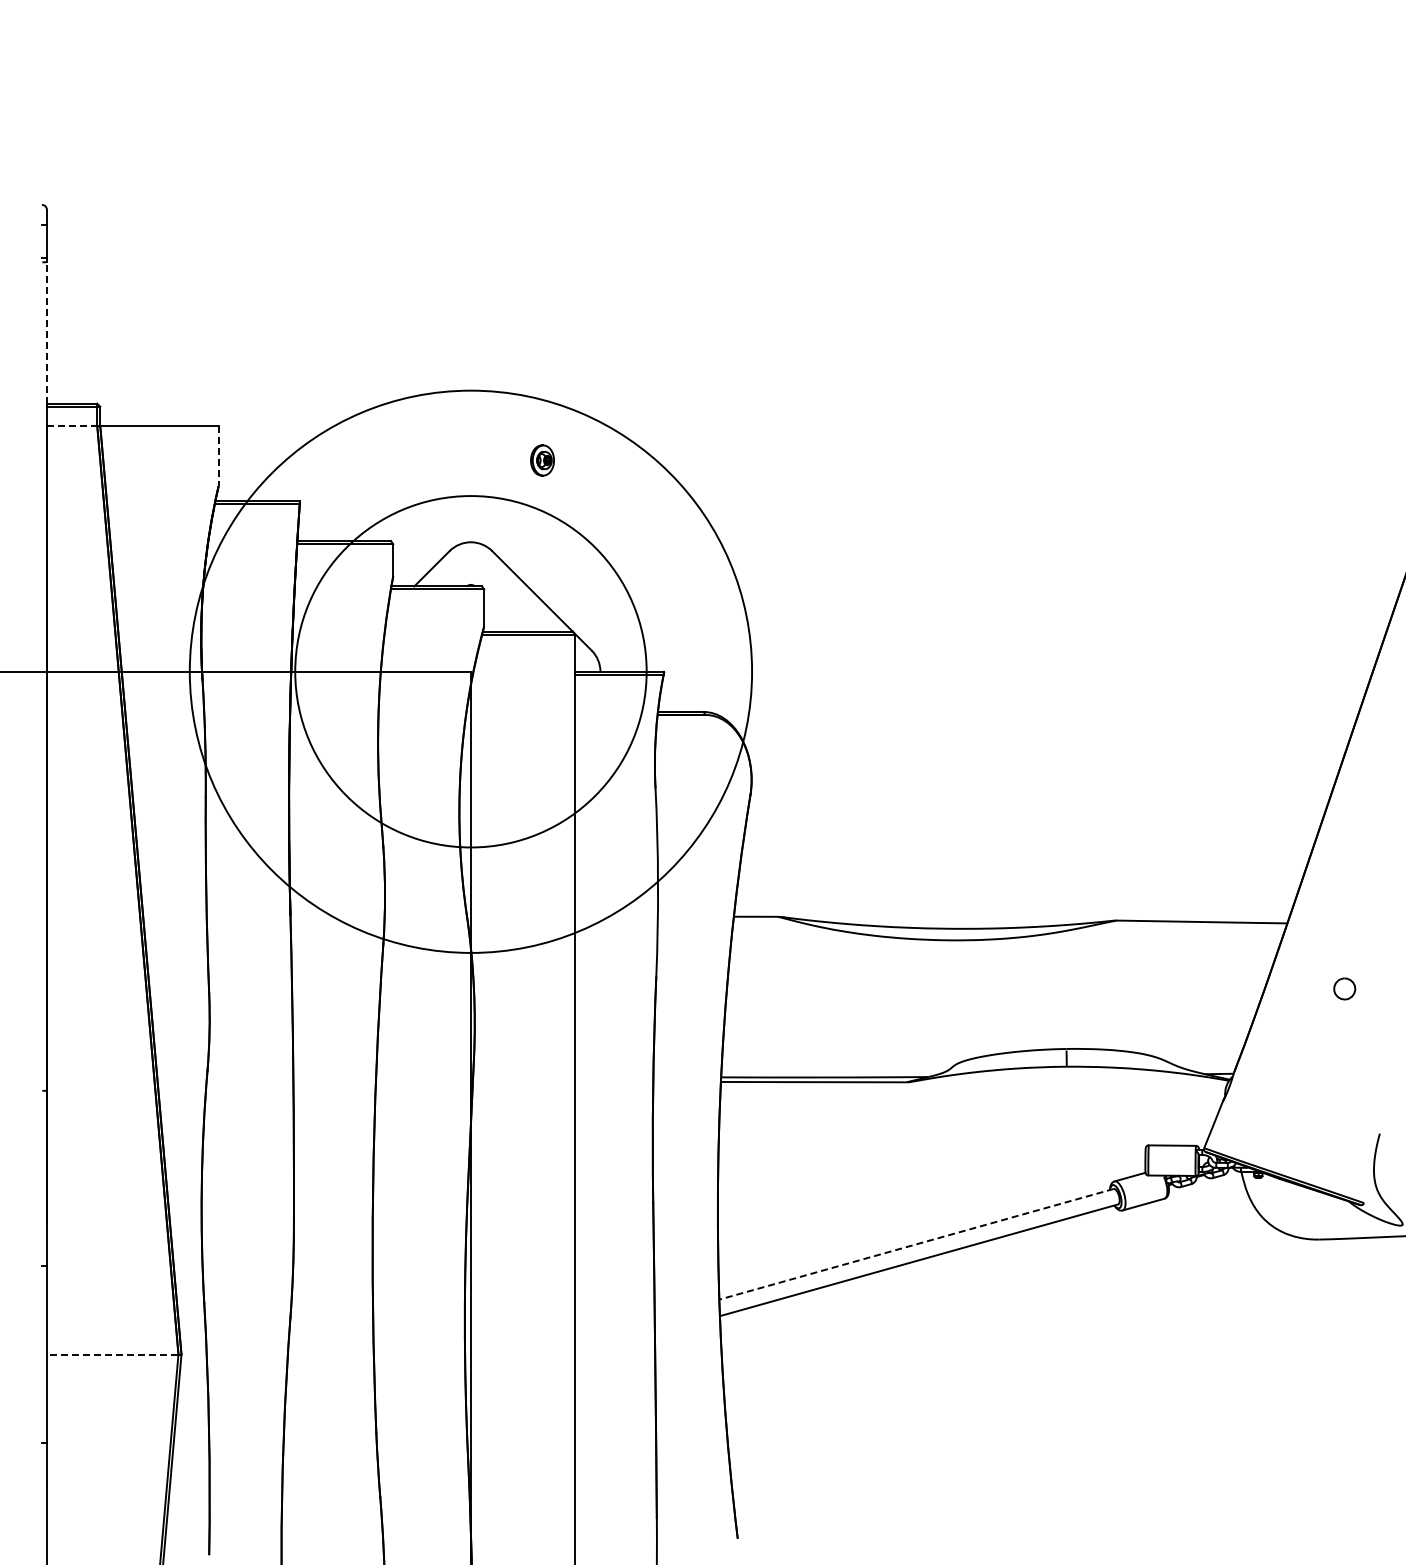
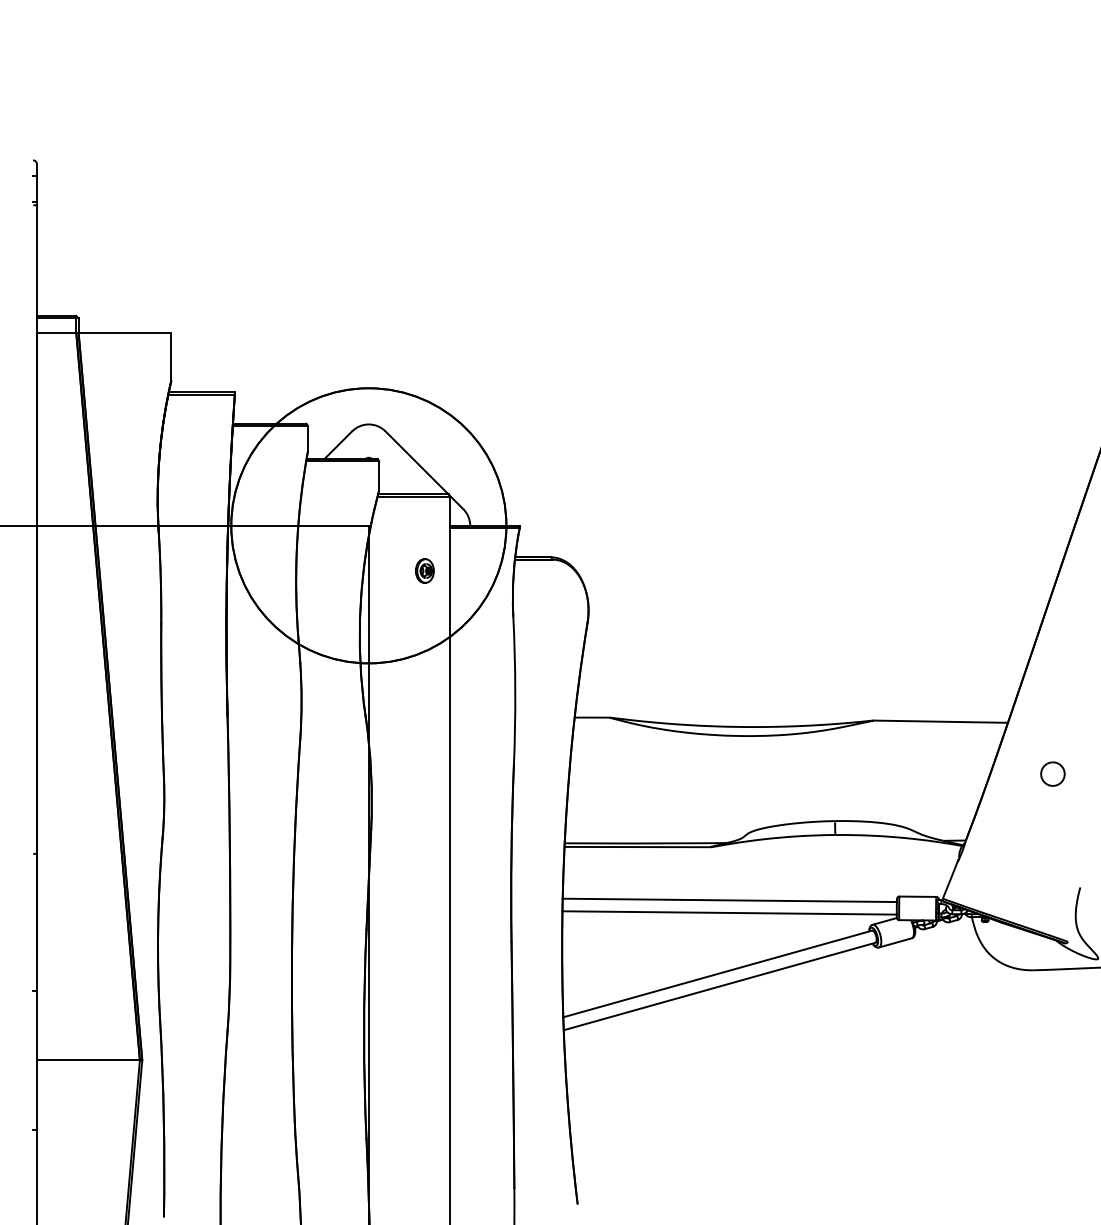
line: (46, 332) -> (36, 260), dashed -> solid
line: (72, 425) -> (56, 333), dashed -> solid
line: (218, 456) -> (171, 357), dashed -> solid
part: (542, 460) -> (424, 571), moved
circle: (470, 671) -> (368, 525), size x0.62
part: (1344, 988) -> (1052, 773), size x1.43
line: (931, 1150) -> (729, 900), added
line: (931, 1166) -> (729, 913), added
line: (916, 1244) -> (717, 974), dashed -> solid
line: (112, 1354) -> (88, 1060), dashed -> solid

